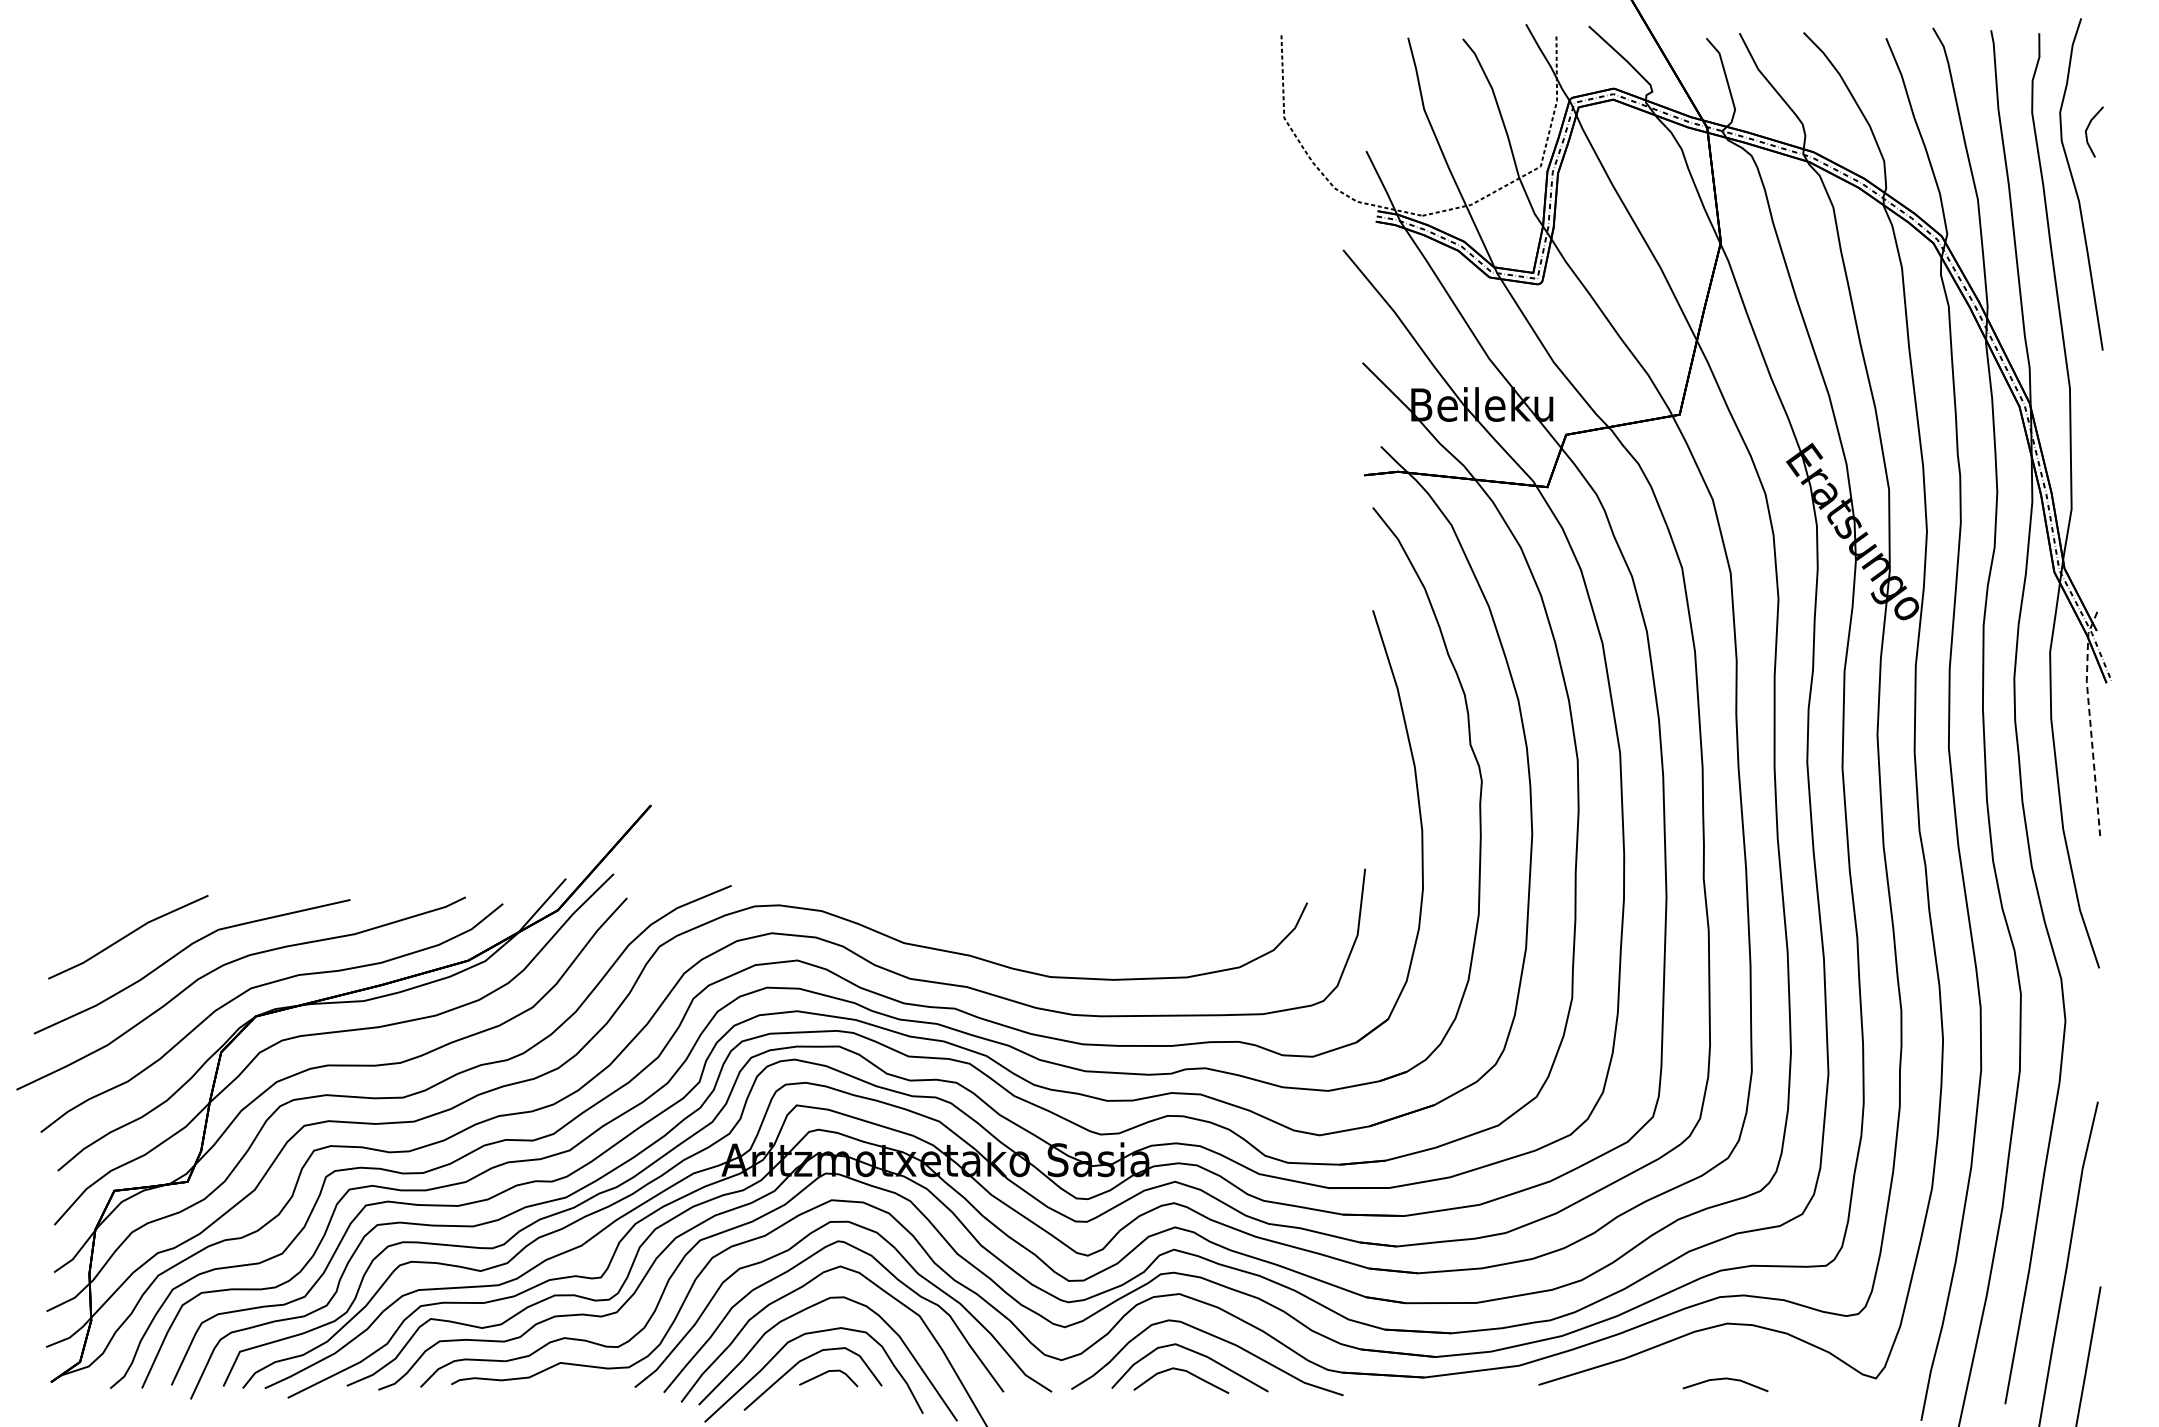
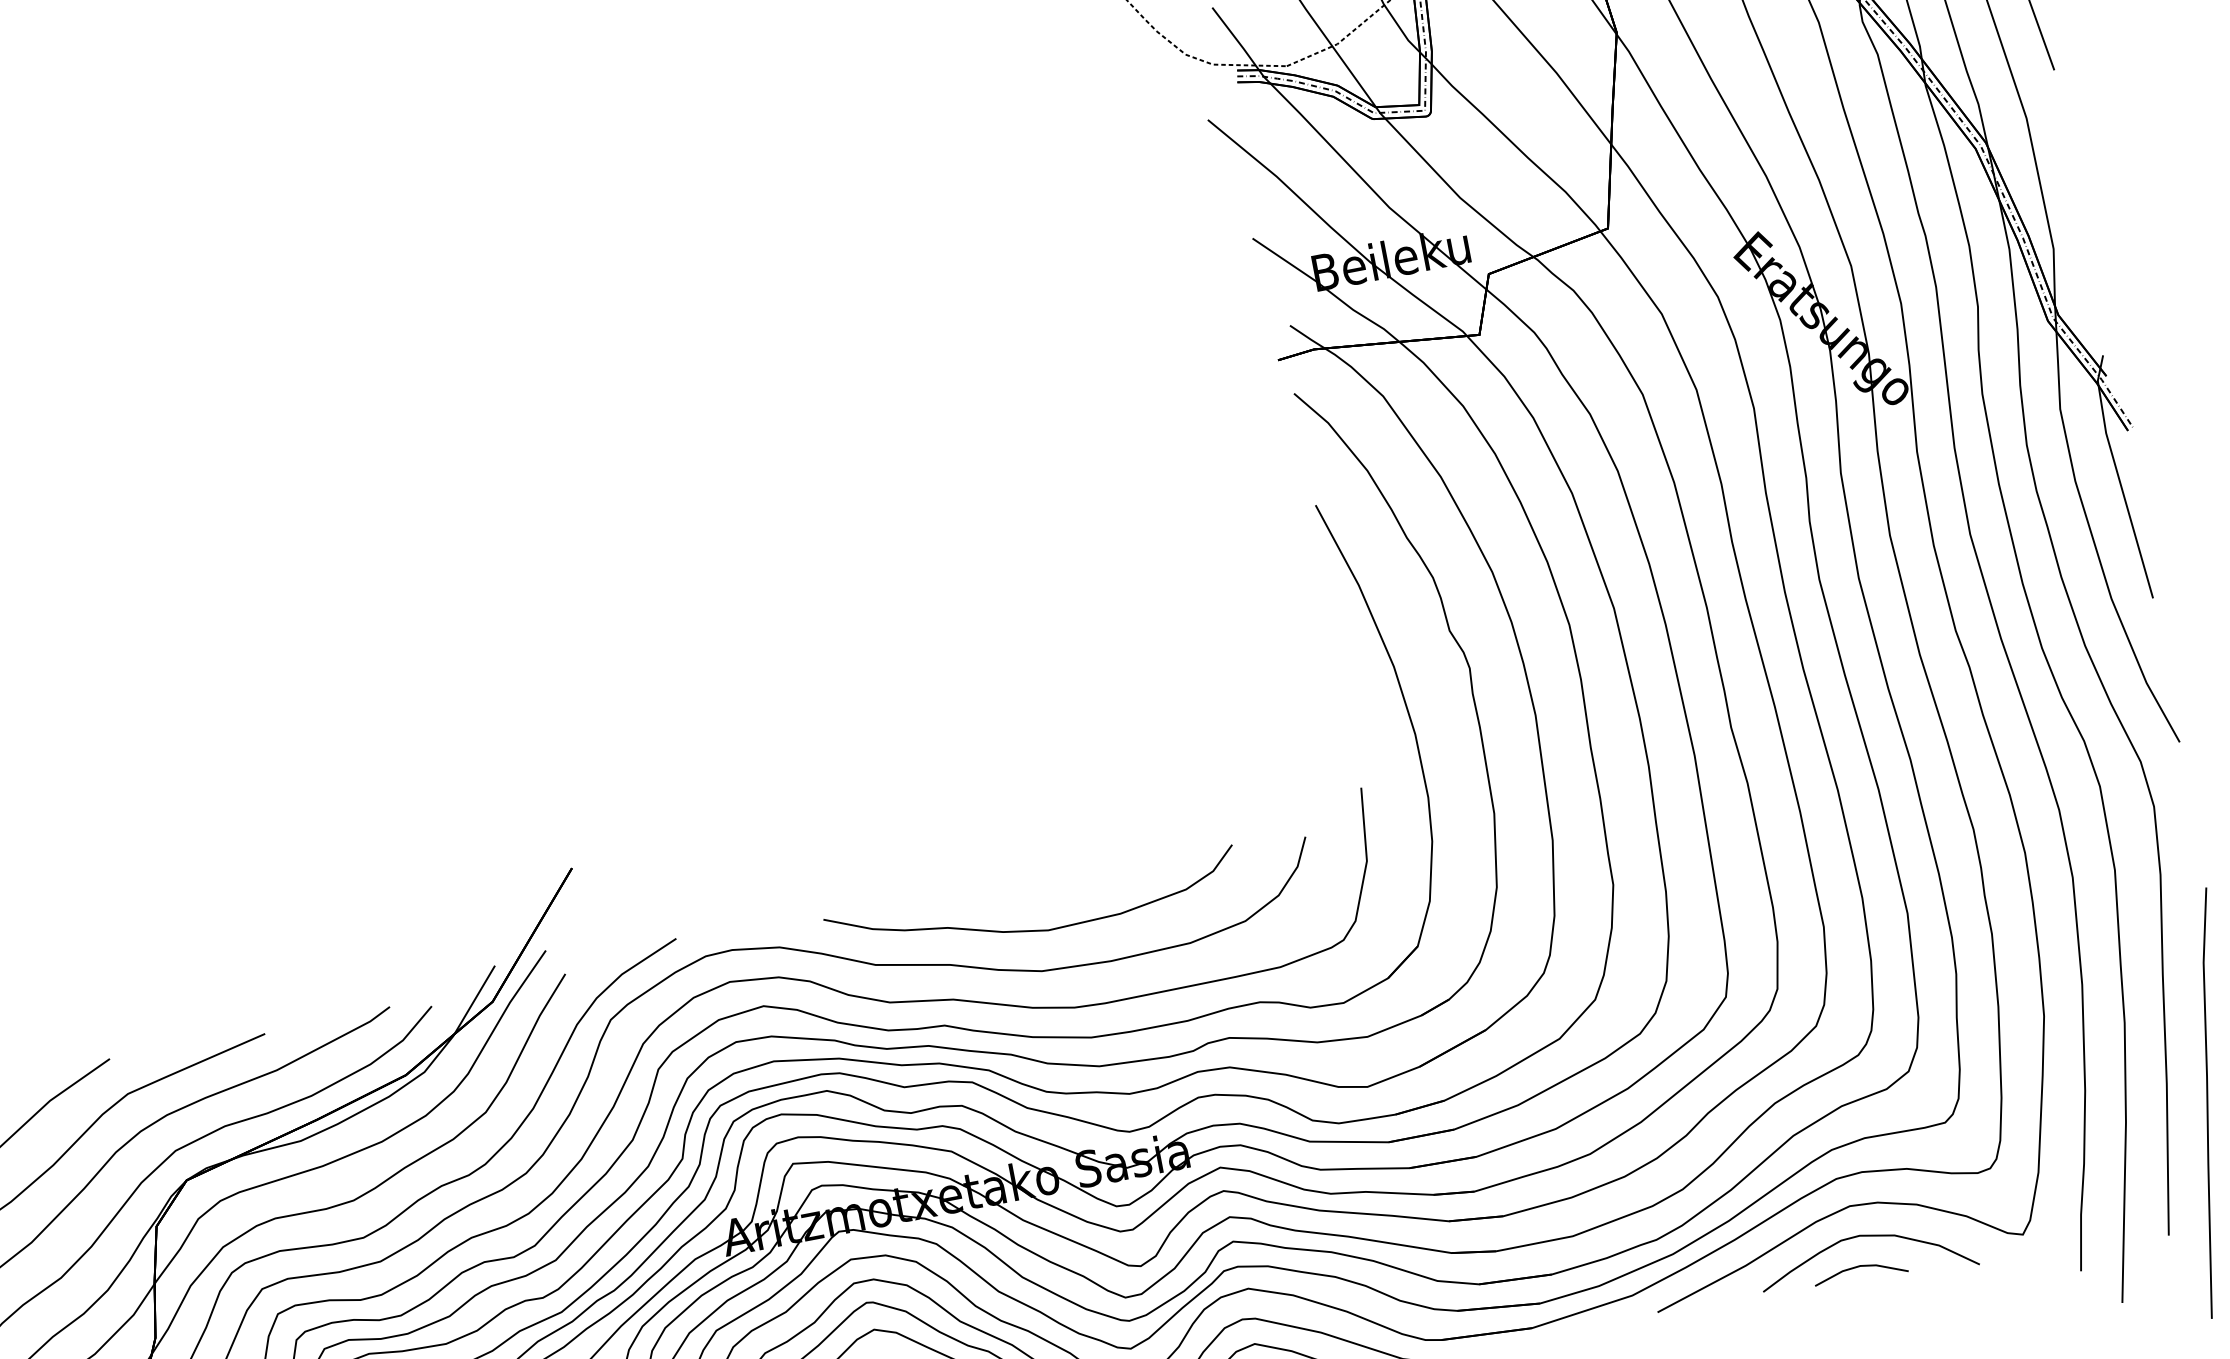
line: (2090, 722) -> (2118, 476), dashed -> solid
curve: (1049, 938) -> (1032, 929), added
curve: (1734, 1353) -> (1863, 1237), added

